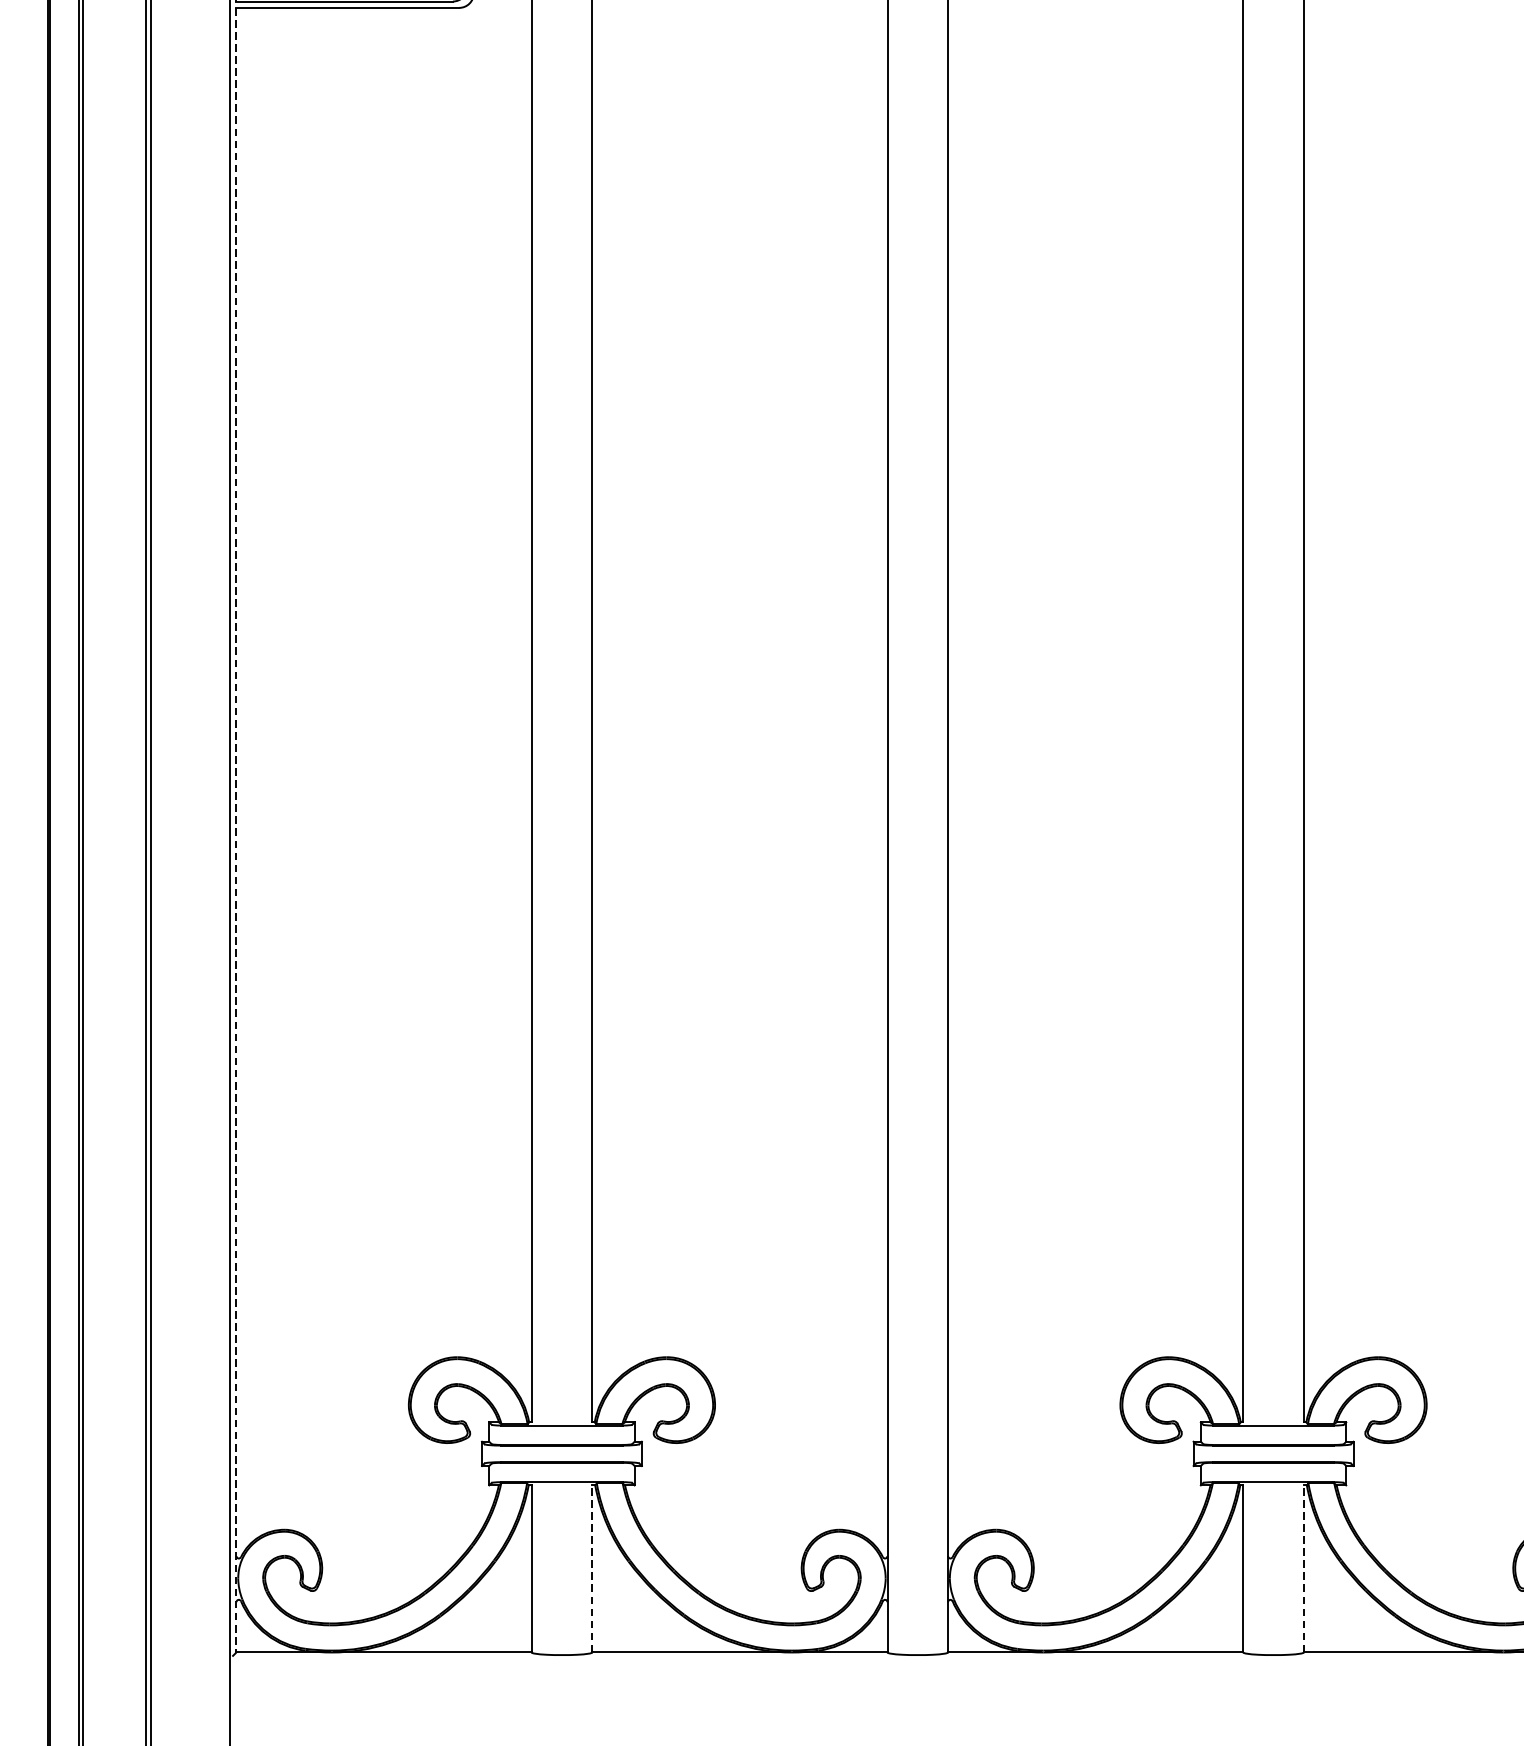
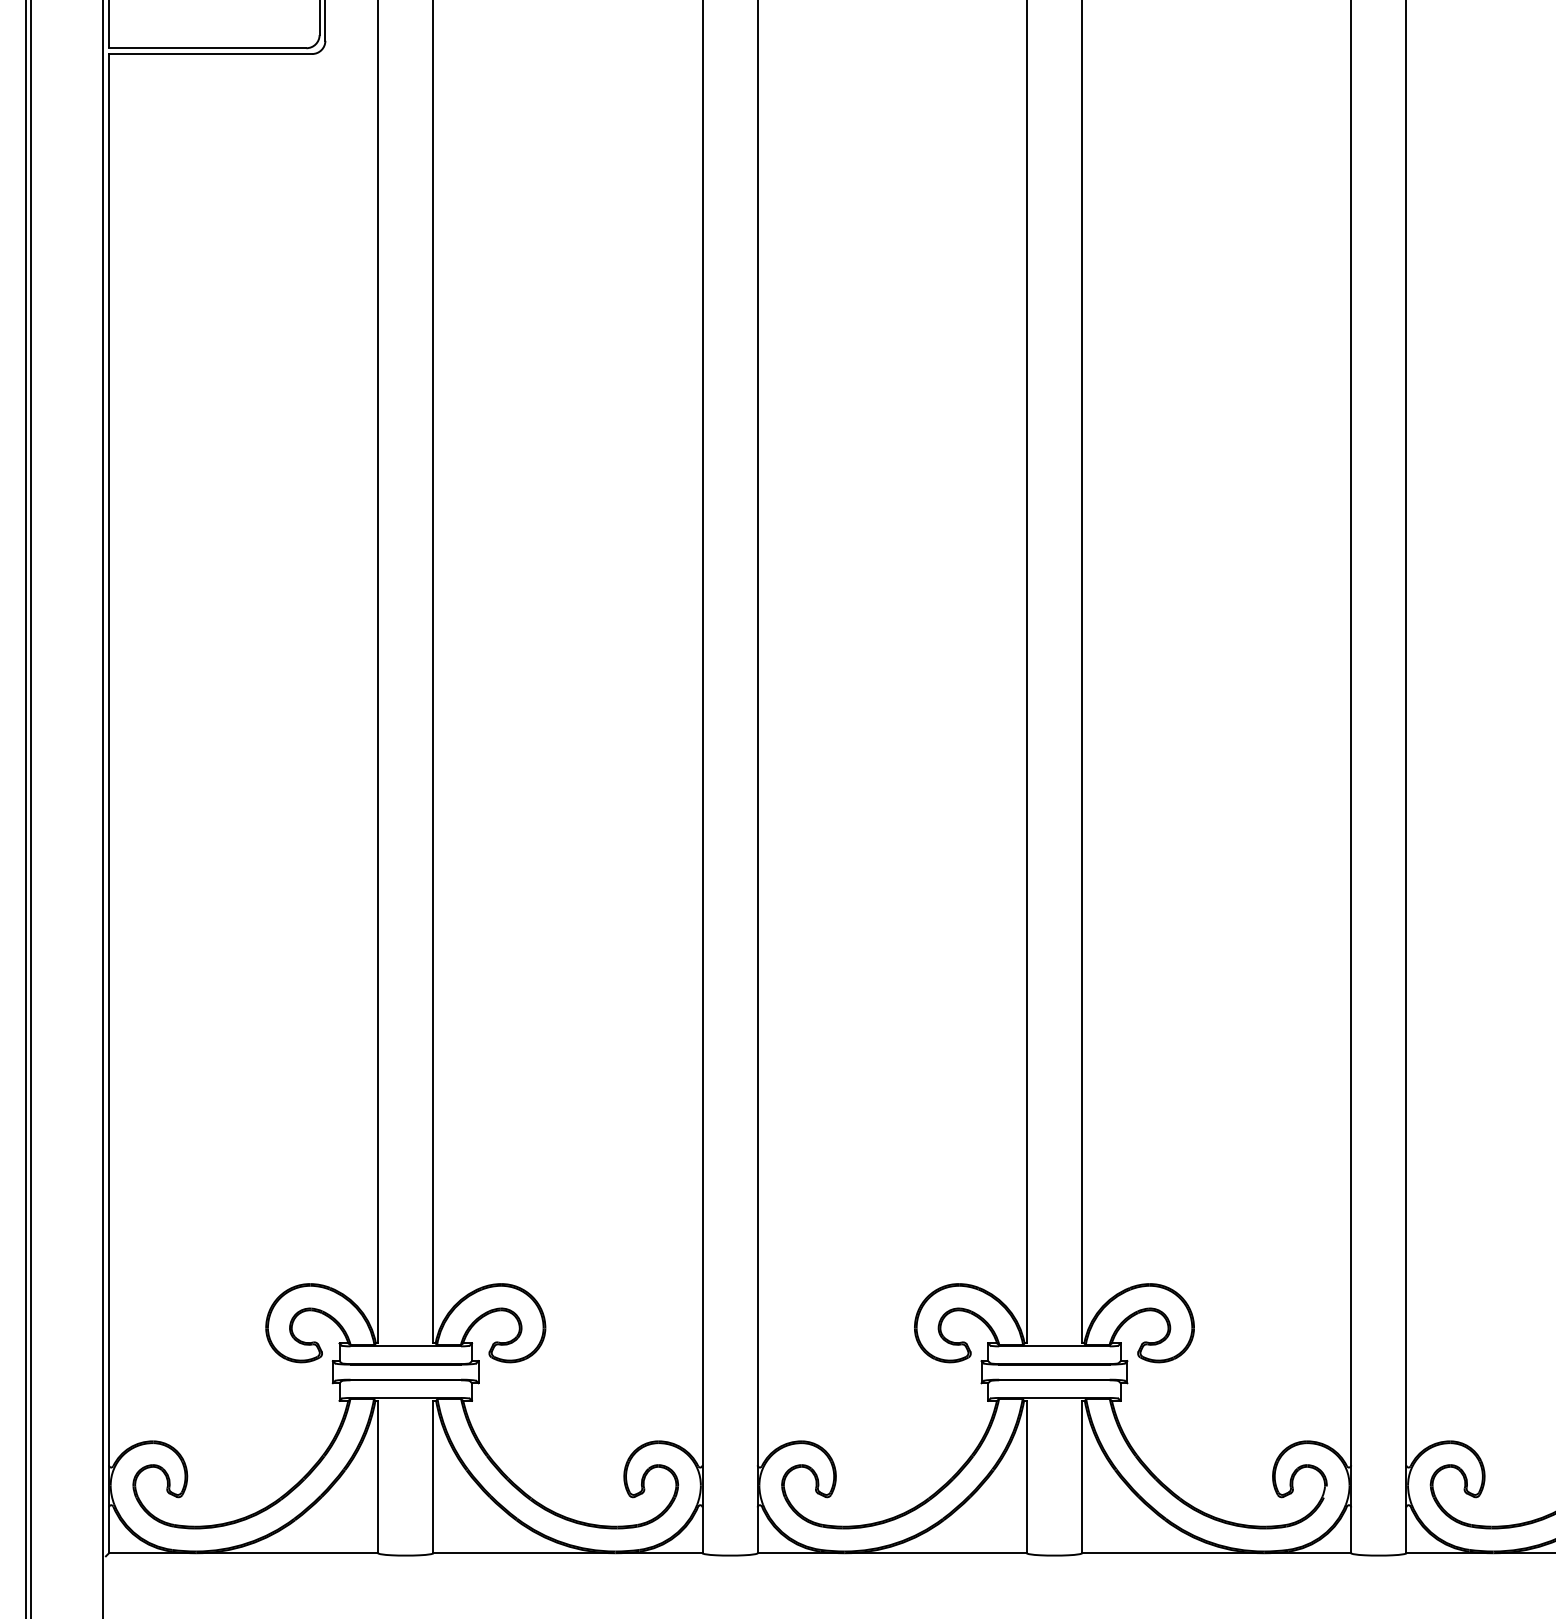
line: (236, 830) -> (109, 803), dashed -> solid
line: (592, 1568) -> (433, 1476), dashed -> solid
line: (1304, 1568) -> (1082, 1476), dashed -> solid

